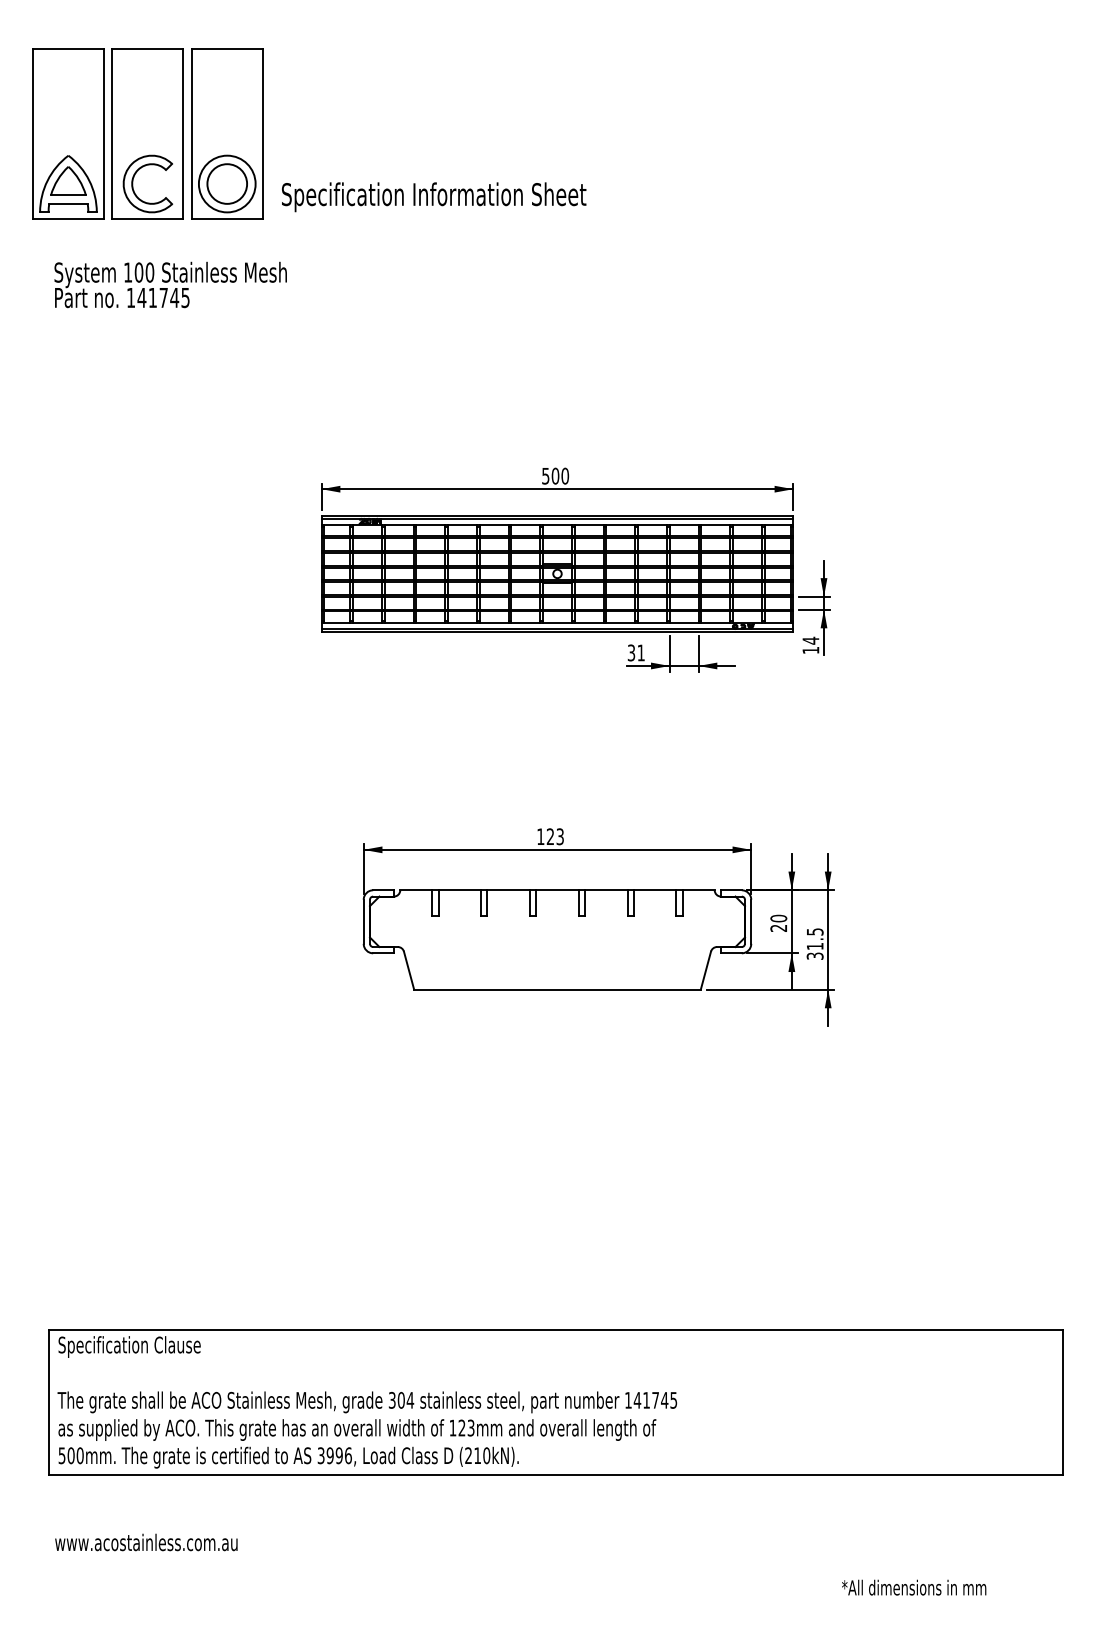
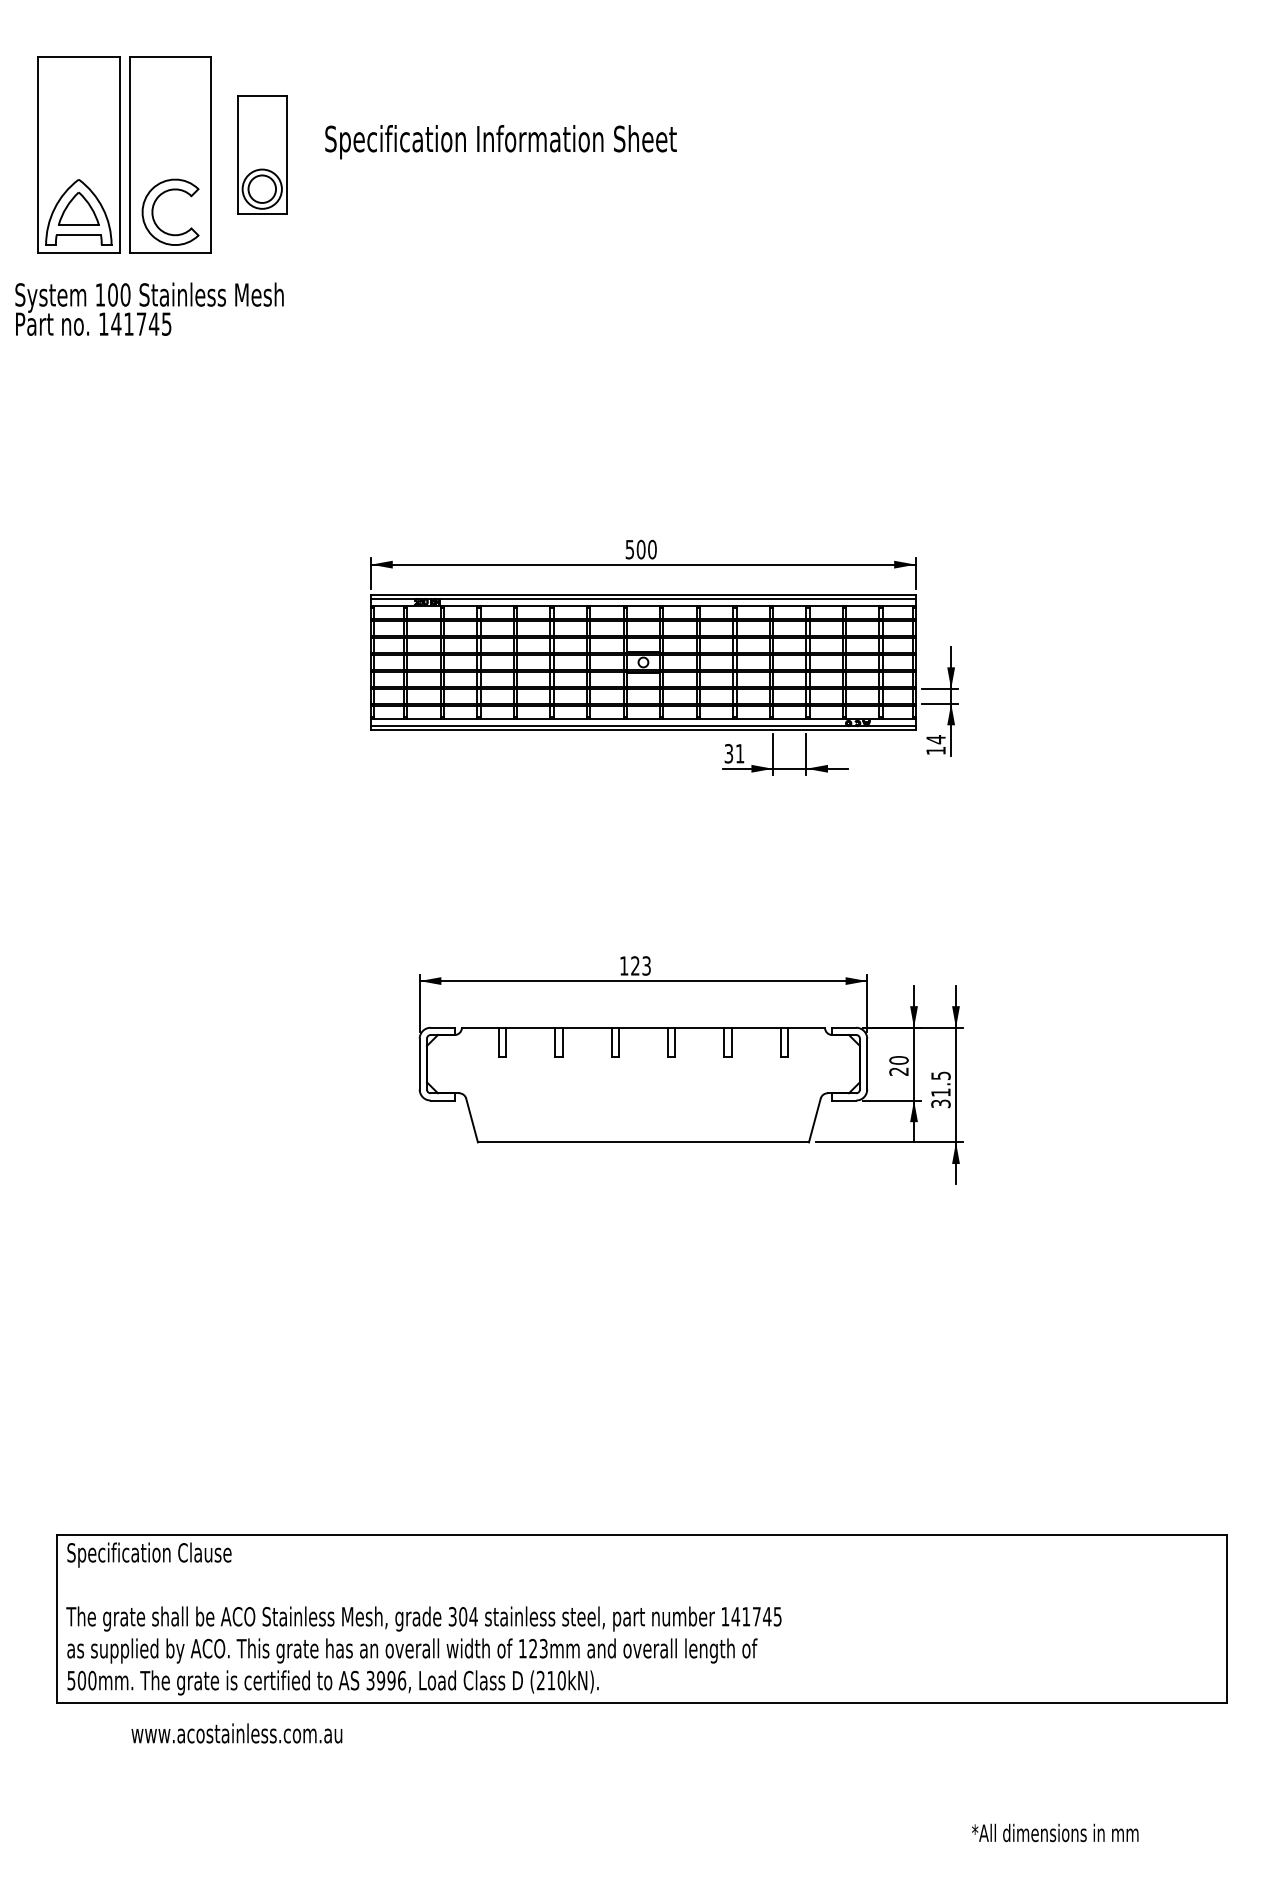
part: (227, 133) -> (262, 153), size x0.6
text: (434, 197) -> (501, 142), moved
text: (170, 284) -> (149, 308), moved
text: (146, 1542) -> (237, 1733), moved

